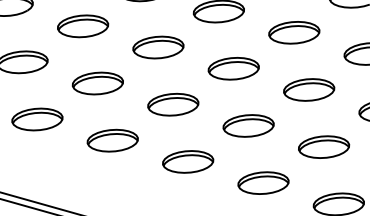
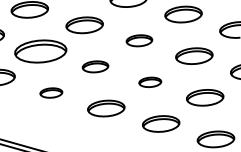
part: (233, 68) -> (139, 40), size x0.7
part: (97, 83) -> (40, 51), size x1.4
part: (173, 104) -> (95, 66), size x0.7
part: (248, 125) -> (150, 82), size x0.6
part: (112, 140) -> (51, 92), size x0.6

